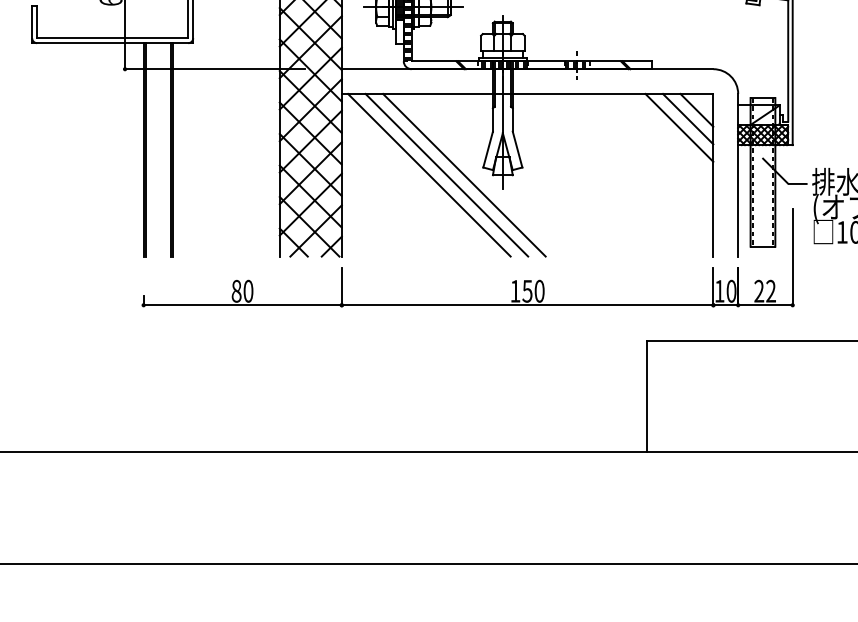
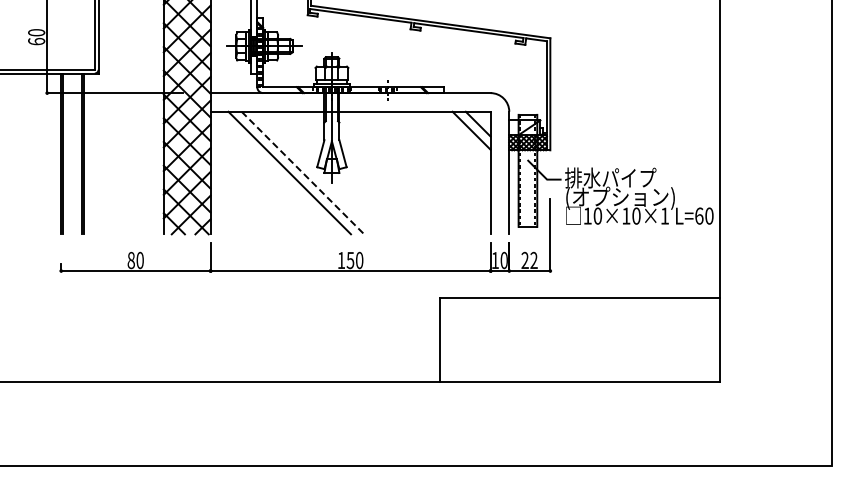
line: (678, 126) -> (464, 136), removed
line: (429, 174) -> (276, 172), removed
line: (463, 175) -> (302, 173), solid -> dashed

